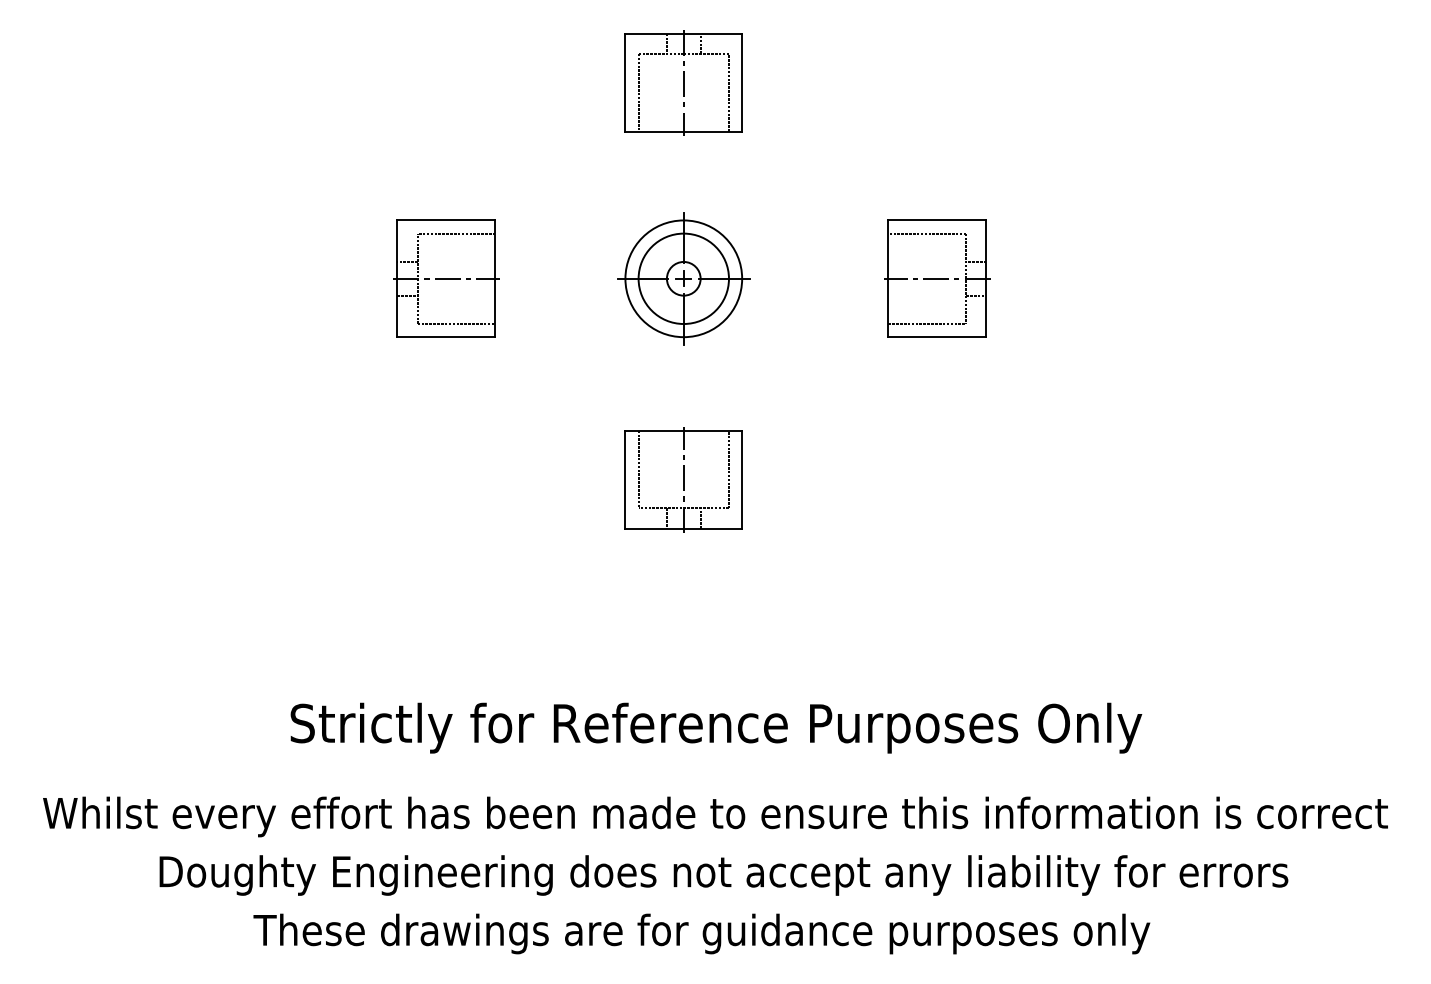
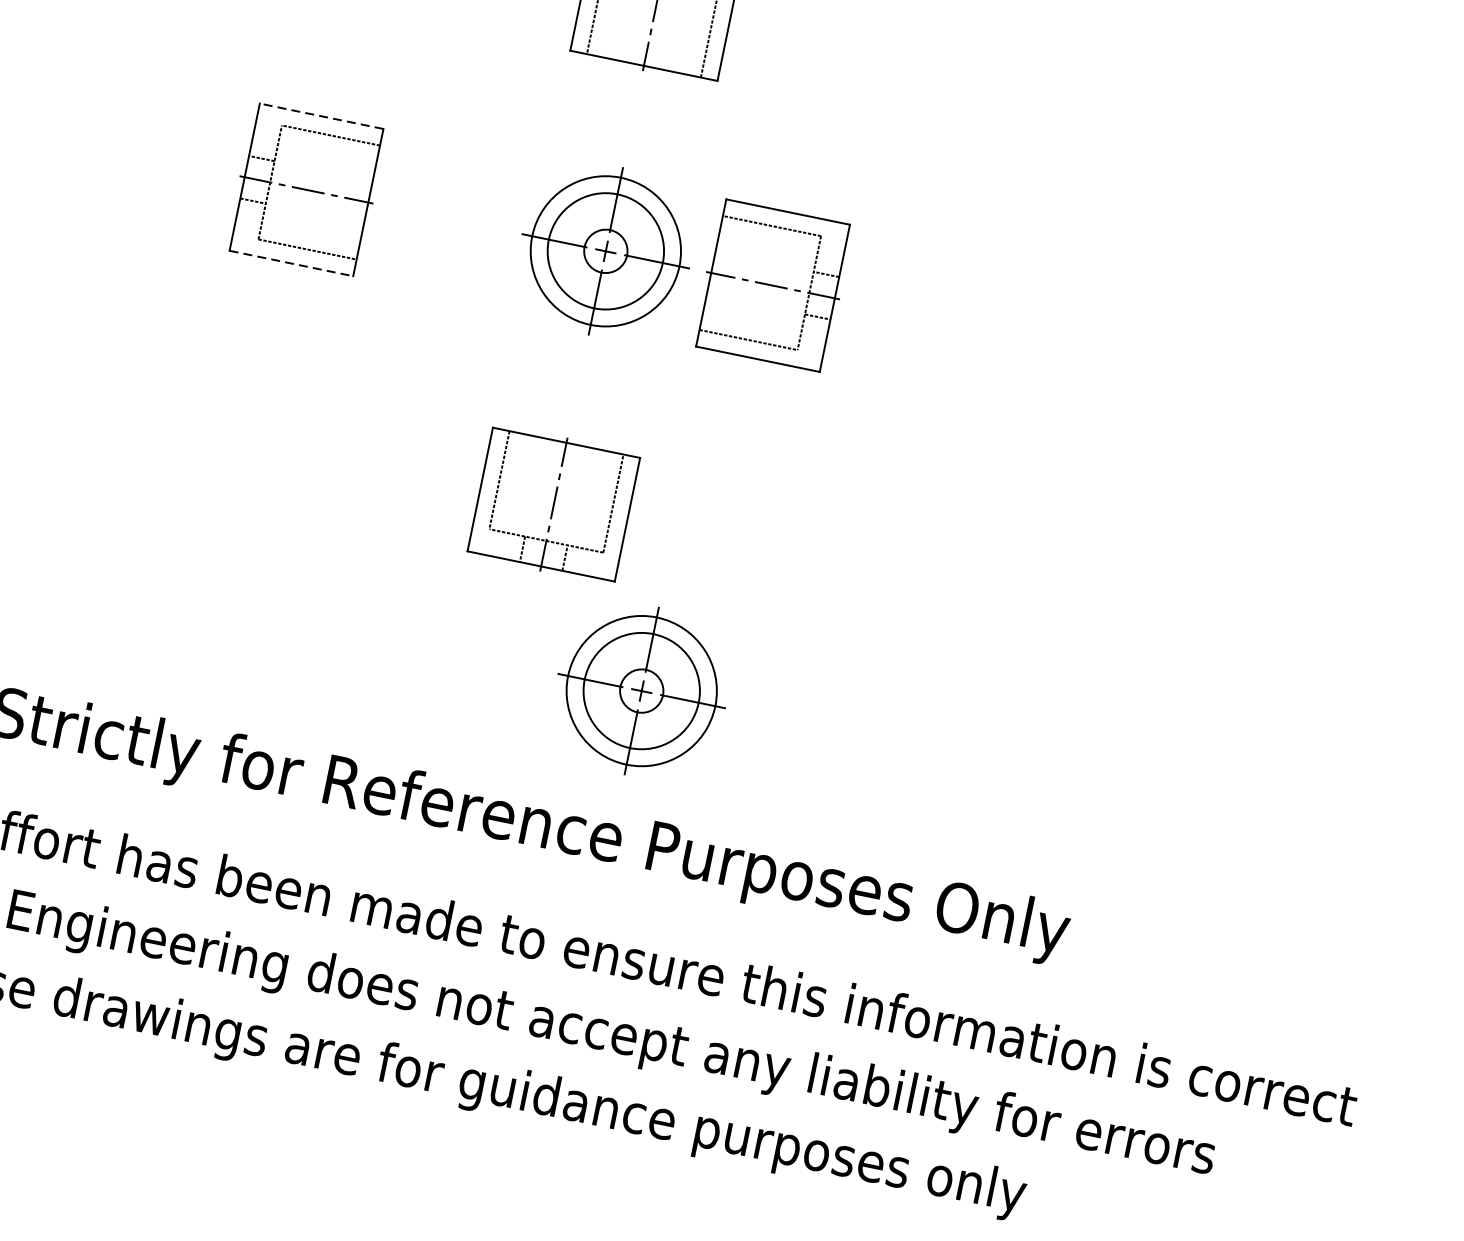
line: (445, 220) -> (320, 116), solid -> dashed
part: (937, 278) -> (773, 285), moved
line: (446, 337) -> (291, 263), solid -> dashed
part: (779, 607) -> (641, 690), added

